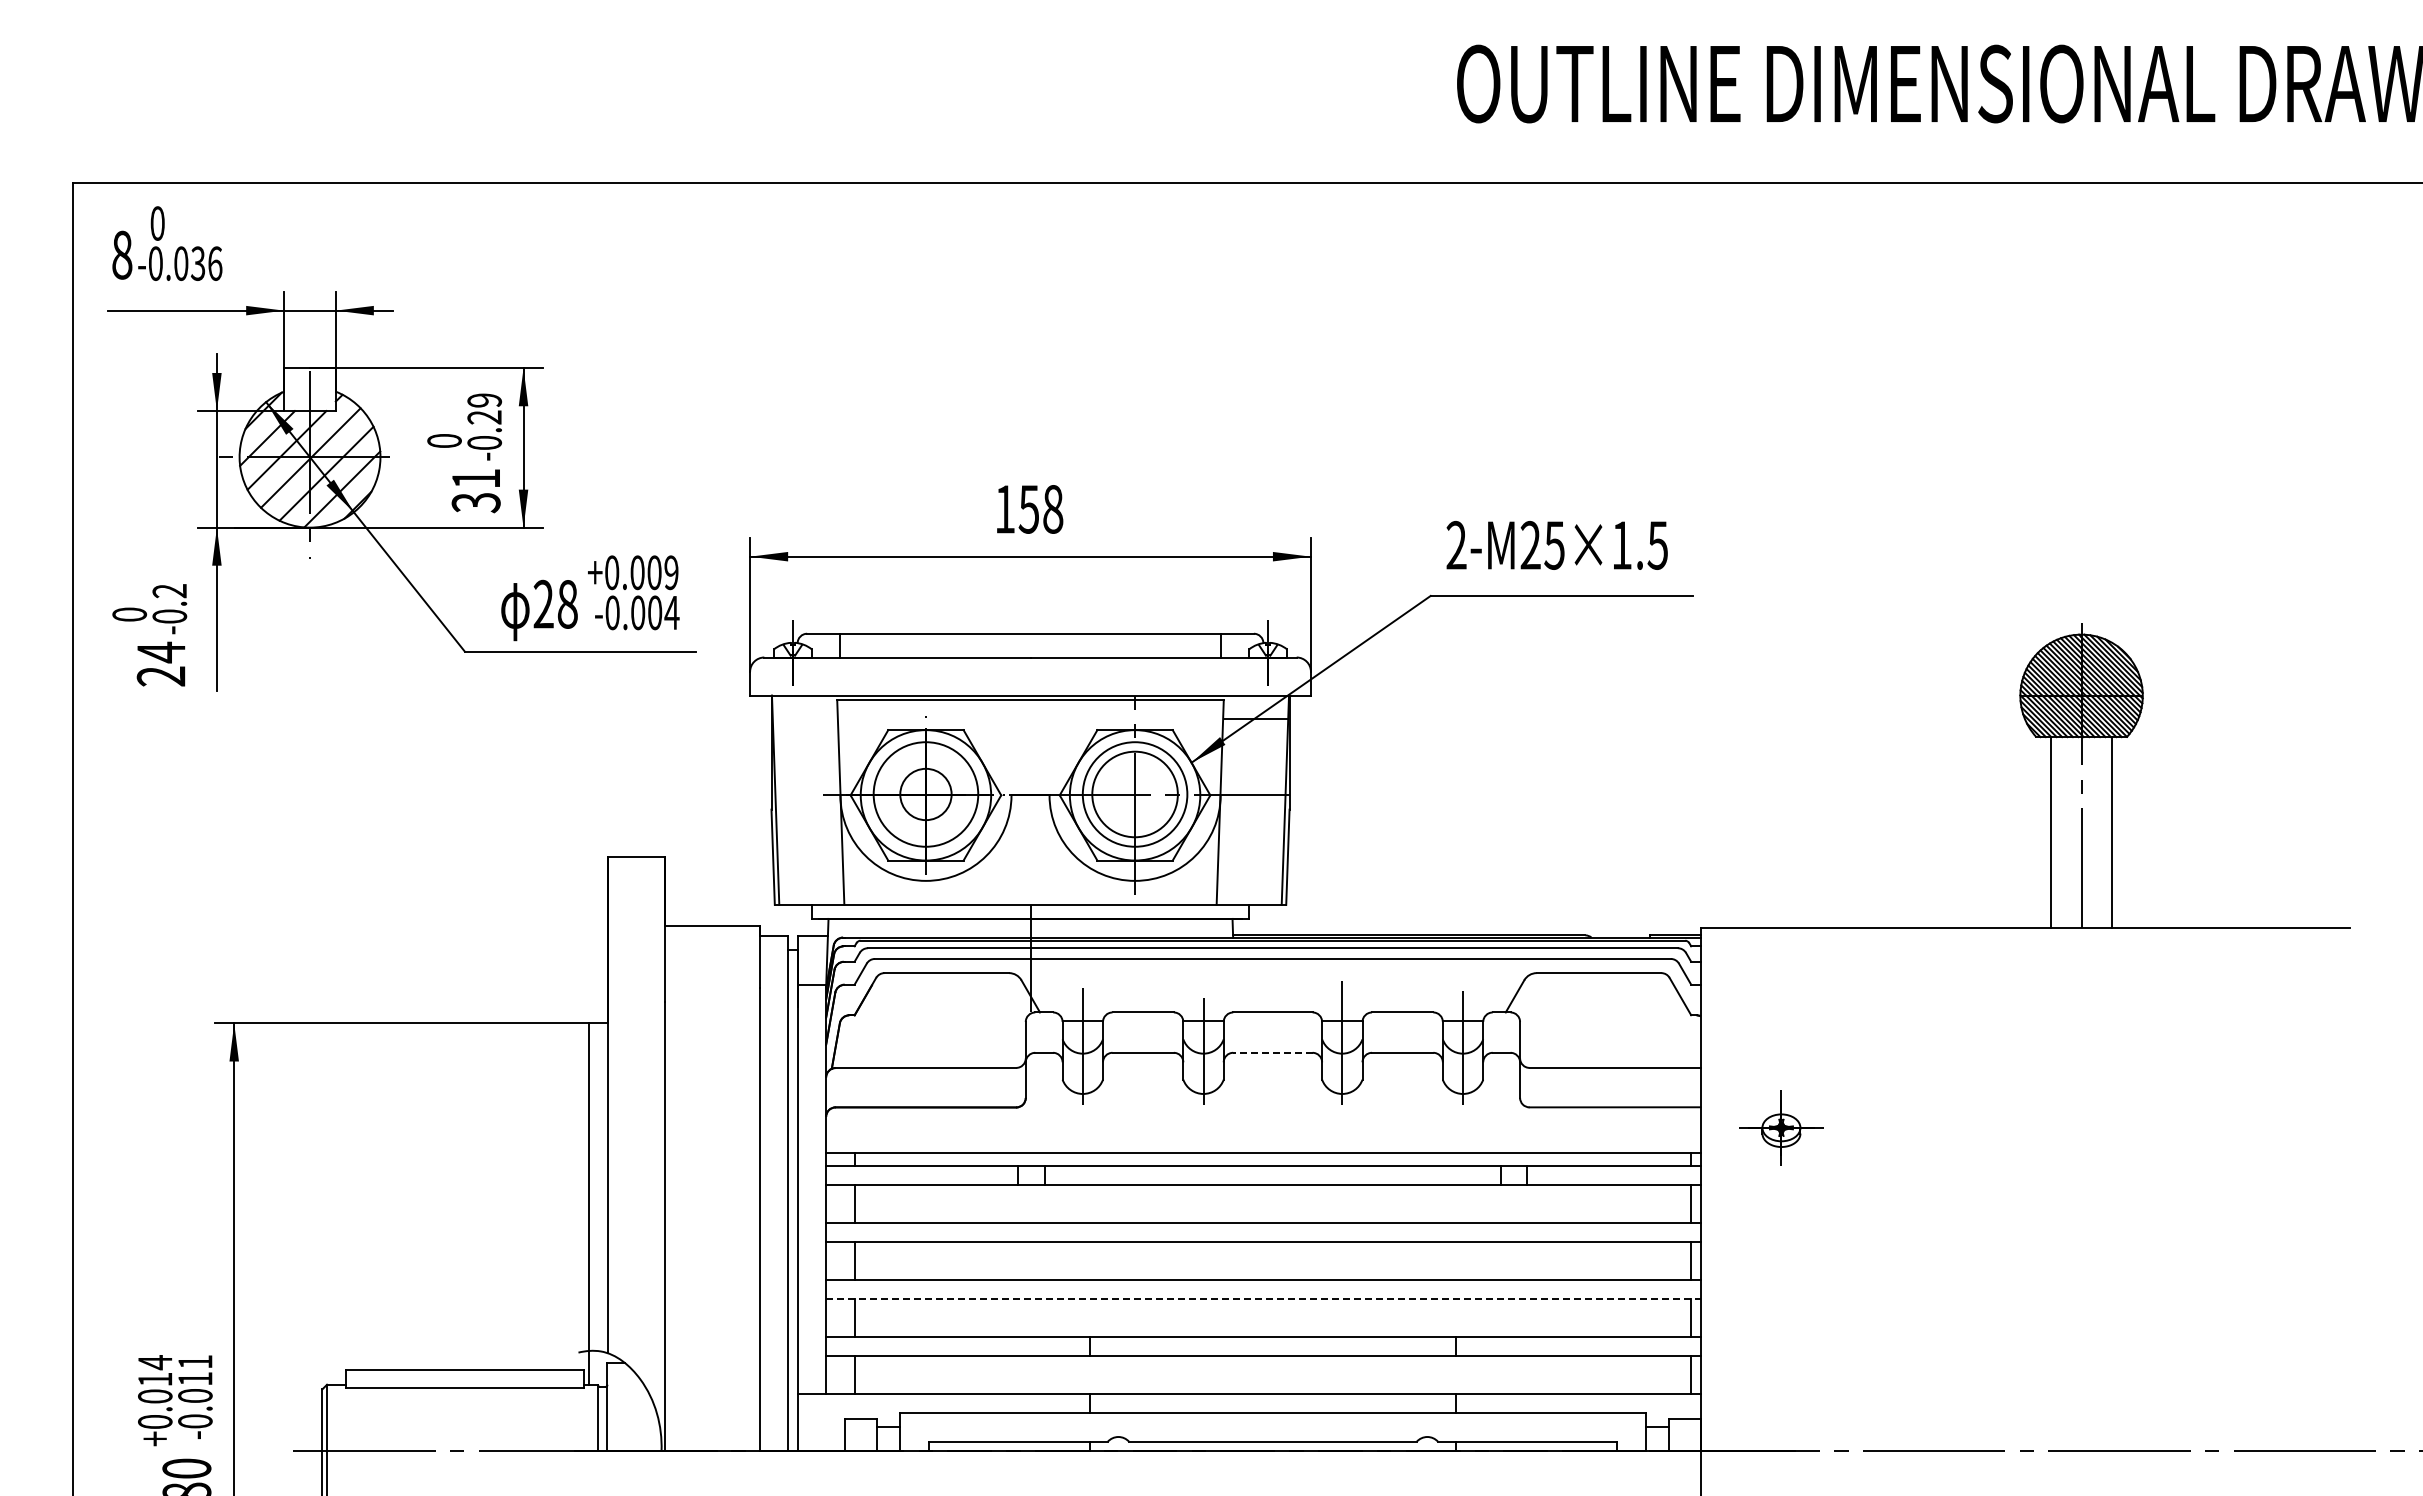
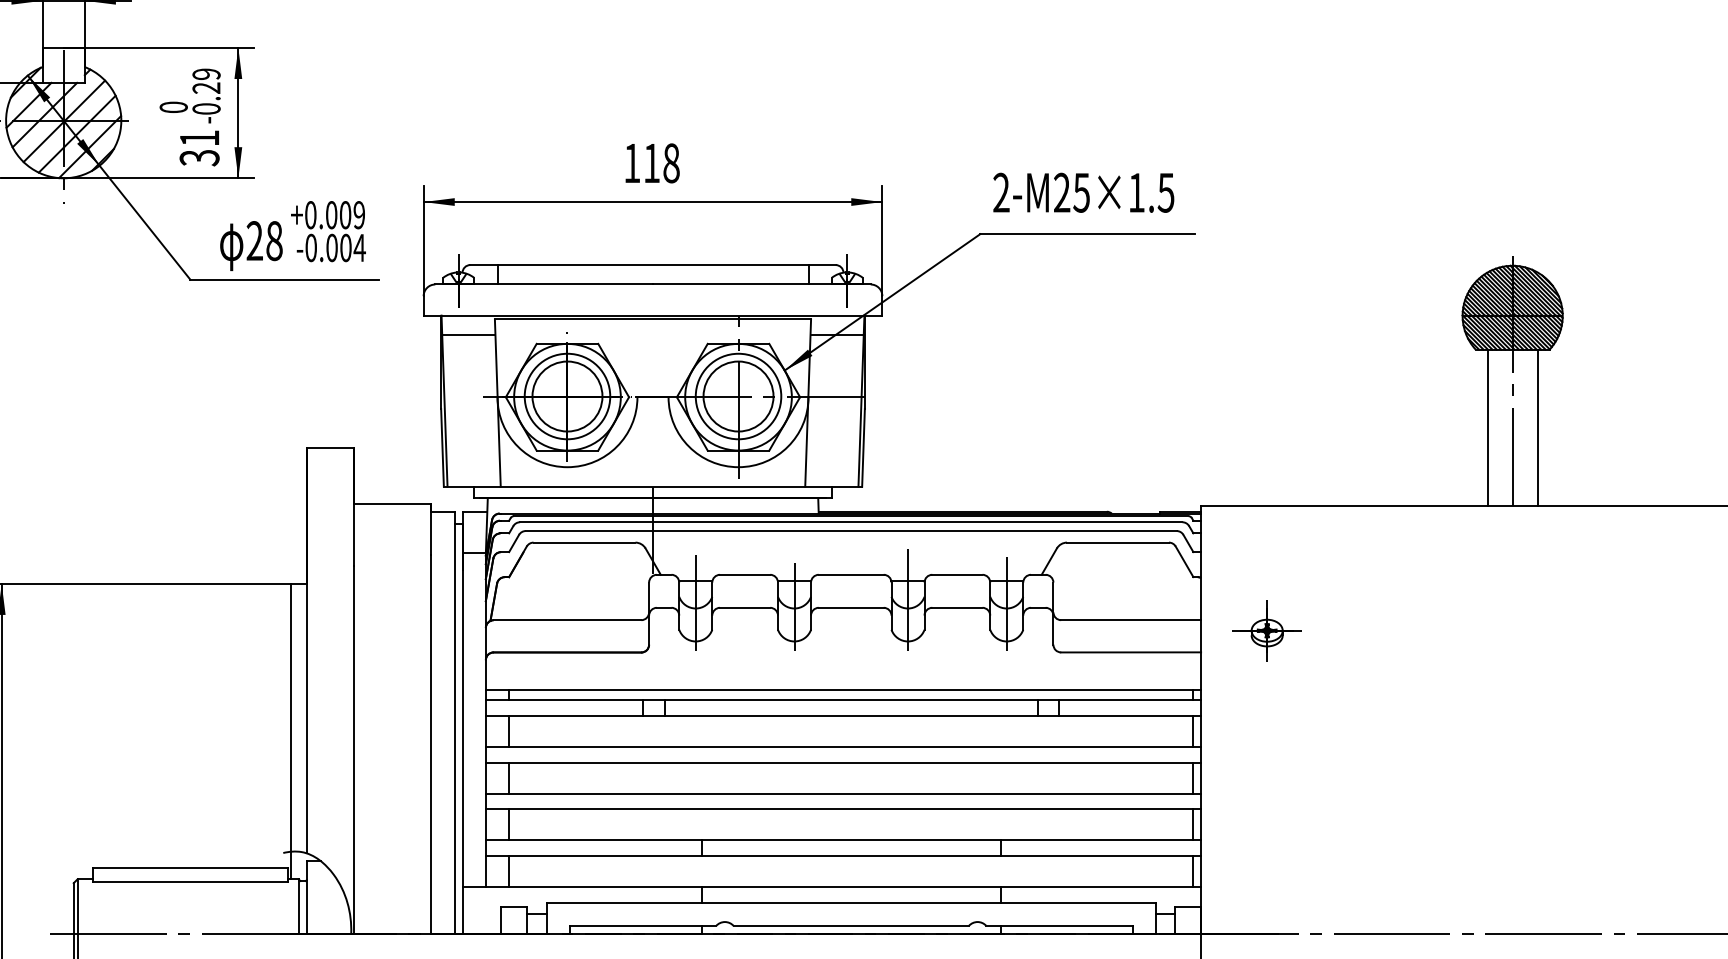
text: (1028, 509) -> (651, 163), 158 -> 118
line: (804, 719) -> (468, 335), added
circle: (925, 794) -> (567, 396), size x1.67
line: (1272, 1052) -> (850, 607), dashed -> solid
part: (1781, 1127) -> (1267, 630), moved
line: (1263, 1299) -> (843, 809), dashed -> solid

